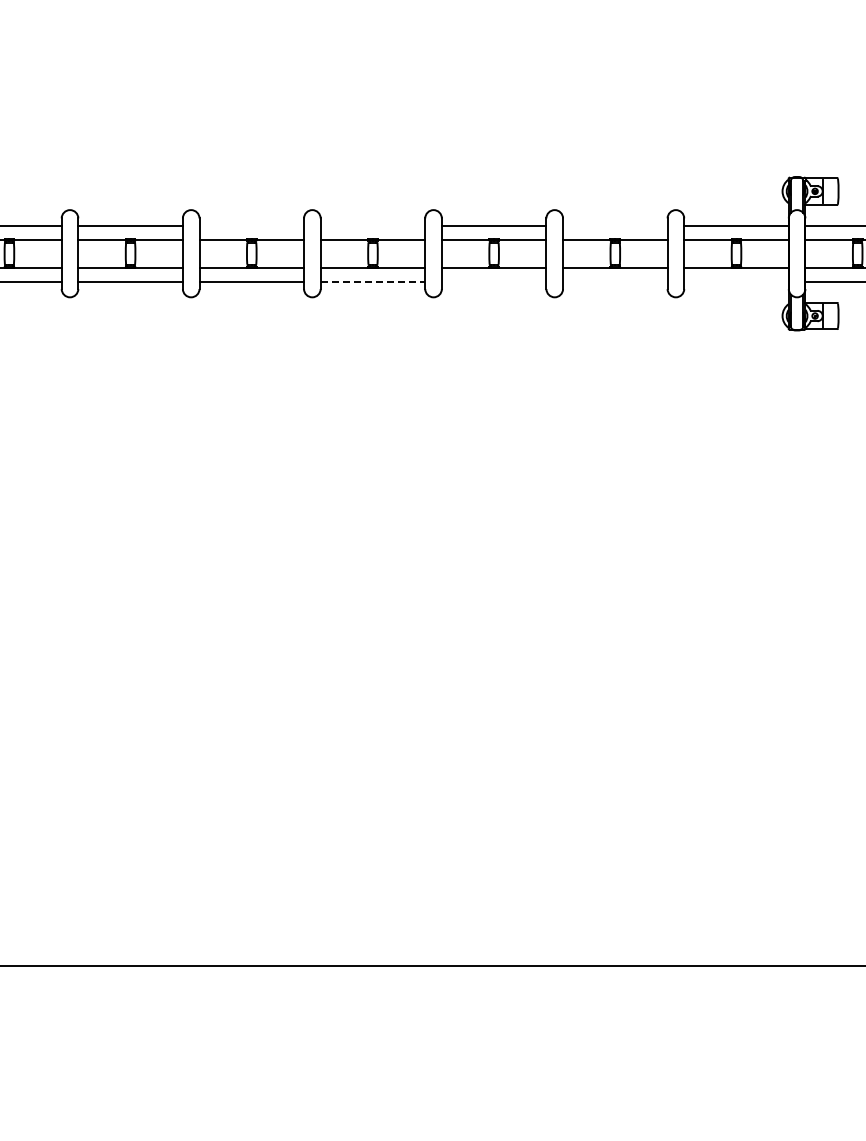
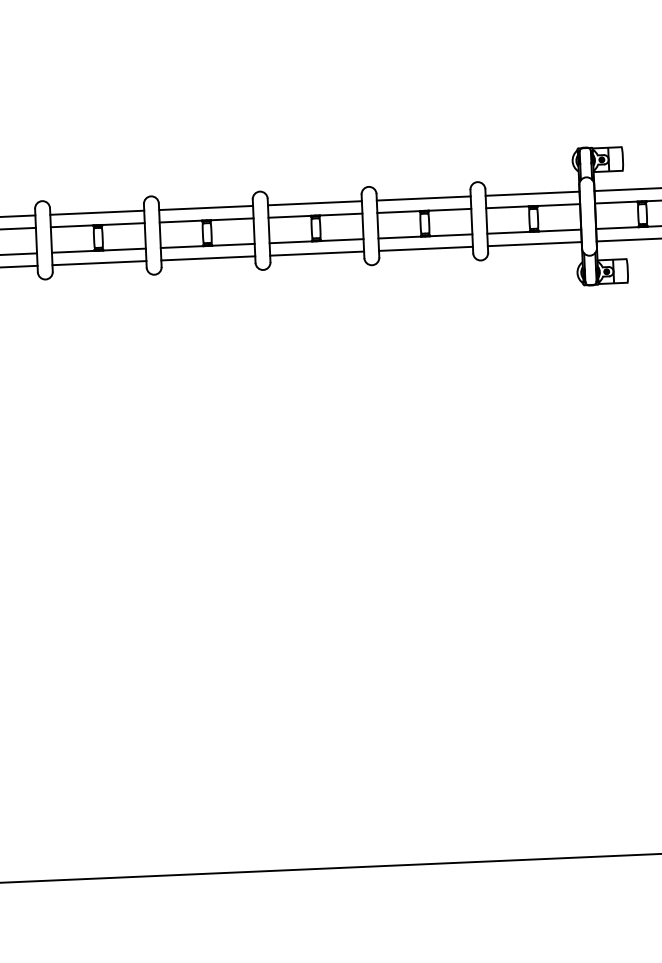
line: (251, 225) -> (97, 212), added
line: (372, 225) -> (205, 207), added
line: (615, 225) -> (423, 198), added
line: (373, 281) -> (208, 258), dashed -> solid
line: (493, 281) -> (316, 253), added
line: (615, 281) -> (426, 248), added
line: (736, 281) -> (534, 243), added

